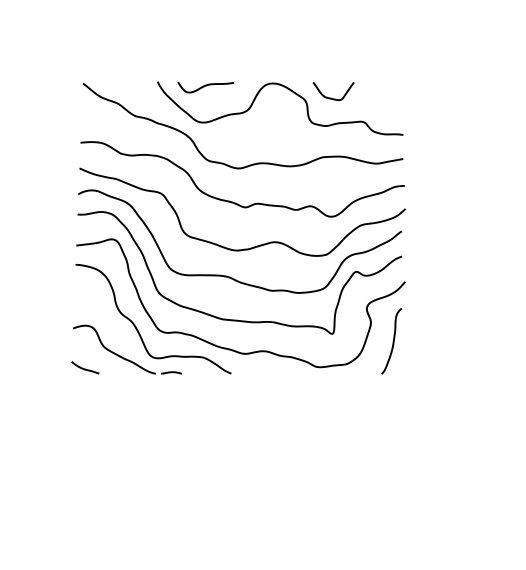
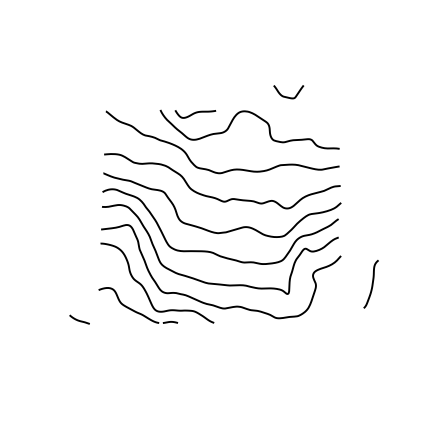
curve: (333, 97) -> (288, 96), moved
curve: (392, 341) -> (371, 284), moved
curve: (83, 367) -> (78, 319), moved

